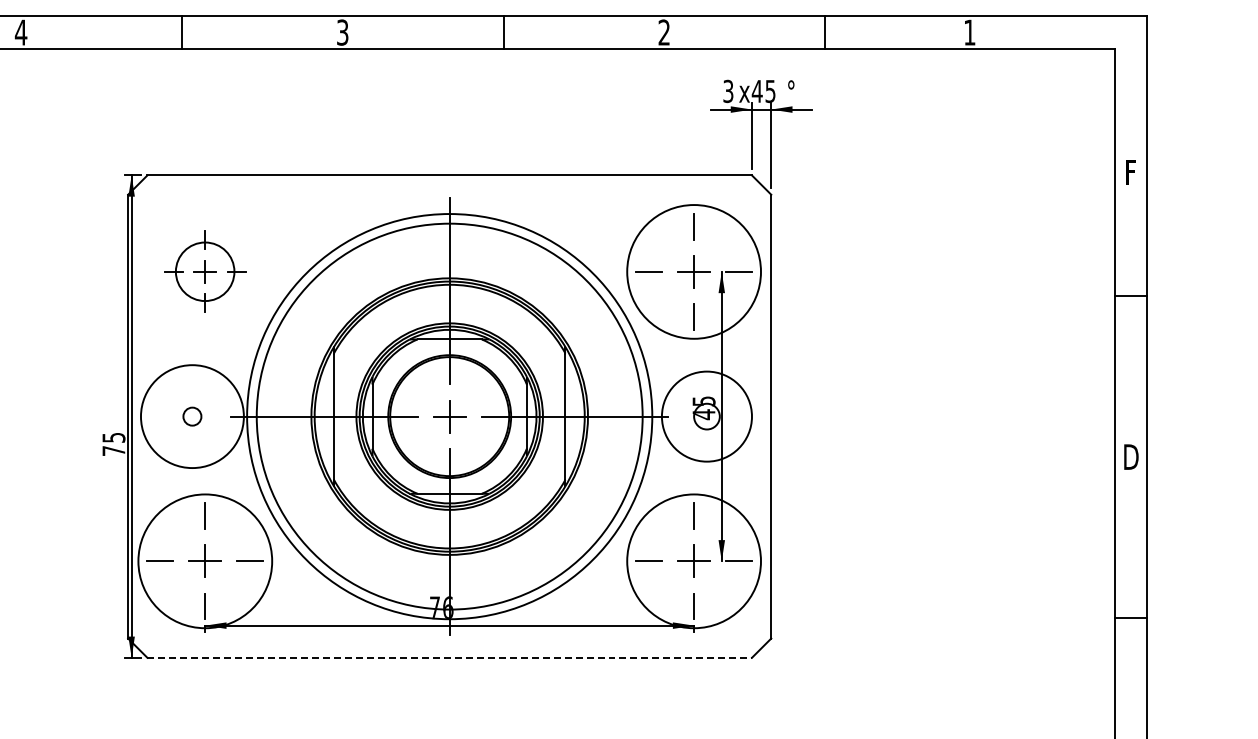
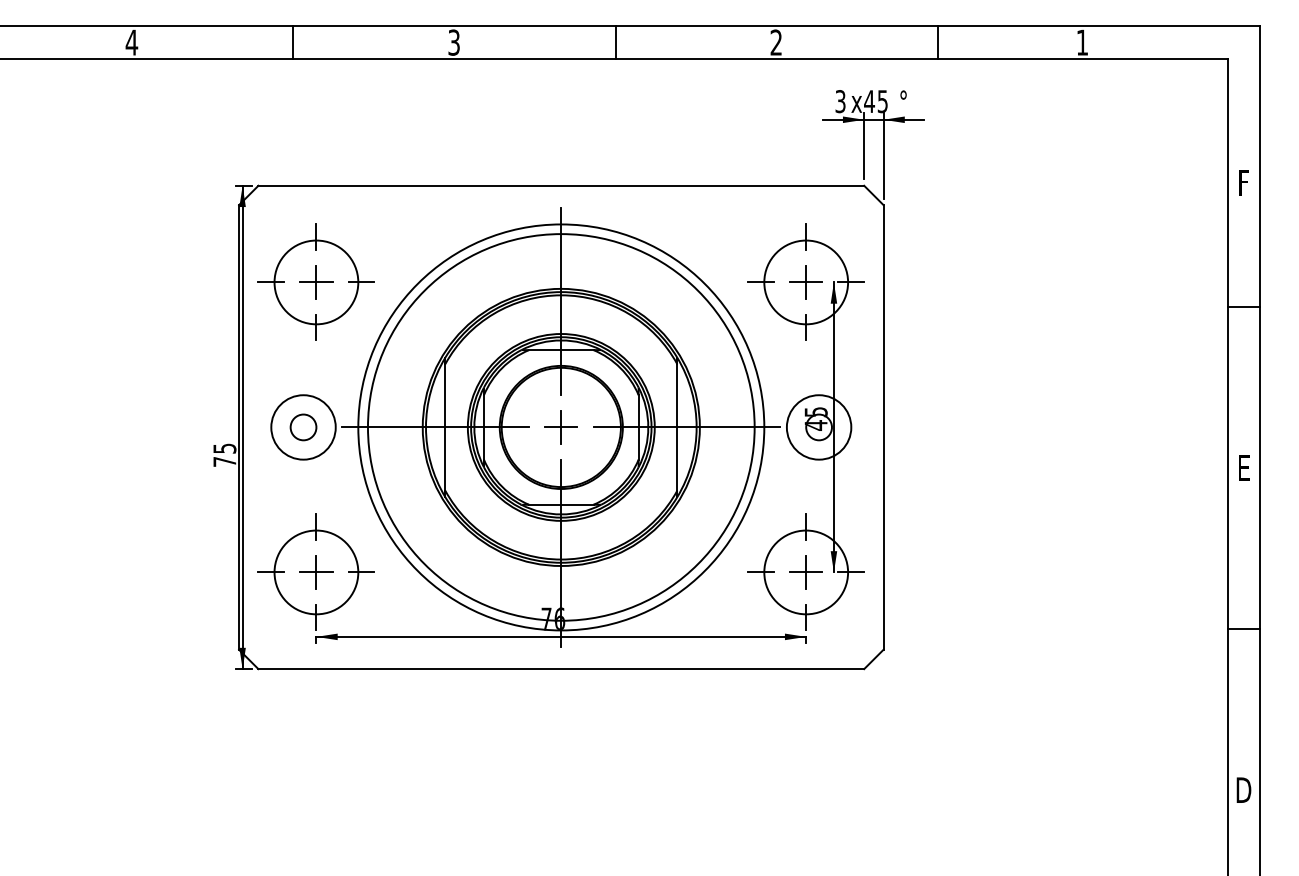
part: (204, 270) -> (315, 281), size x1.43
circle: (694, 271) -> (806, 282), size x0.62
circle: (192, 416) -> (303, 427), size x0.62
circle: (192, 416) -> (303, 427), size x1.43
circle: (706, 416) -> (818, 427), size x0.71
text: (1131, 456) -> (1244, 467), D -> E
circle: (205, 561) -> (316, 572), size x0.62
circle: (694, 561) -> (806, 572), size x0.62
line: (449, 658) -> (561, 669), dashed -> solid

